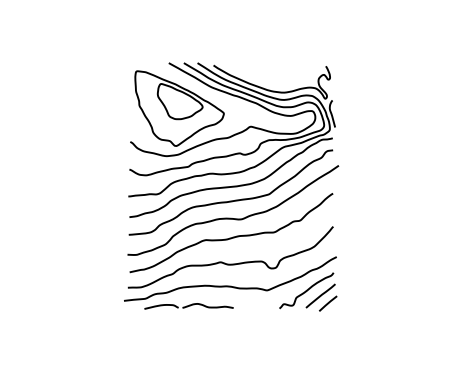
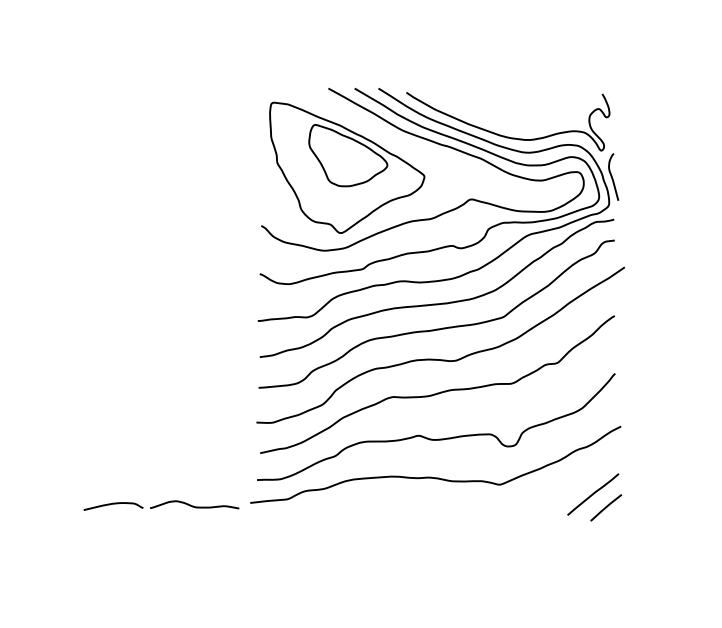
curve: (306, 290) -> (568, 484), removed
part: (188, 306) -> (160, 505), moved

